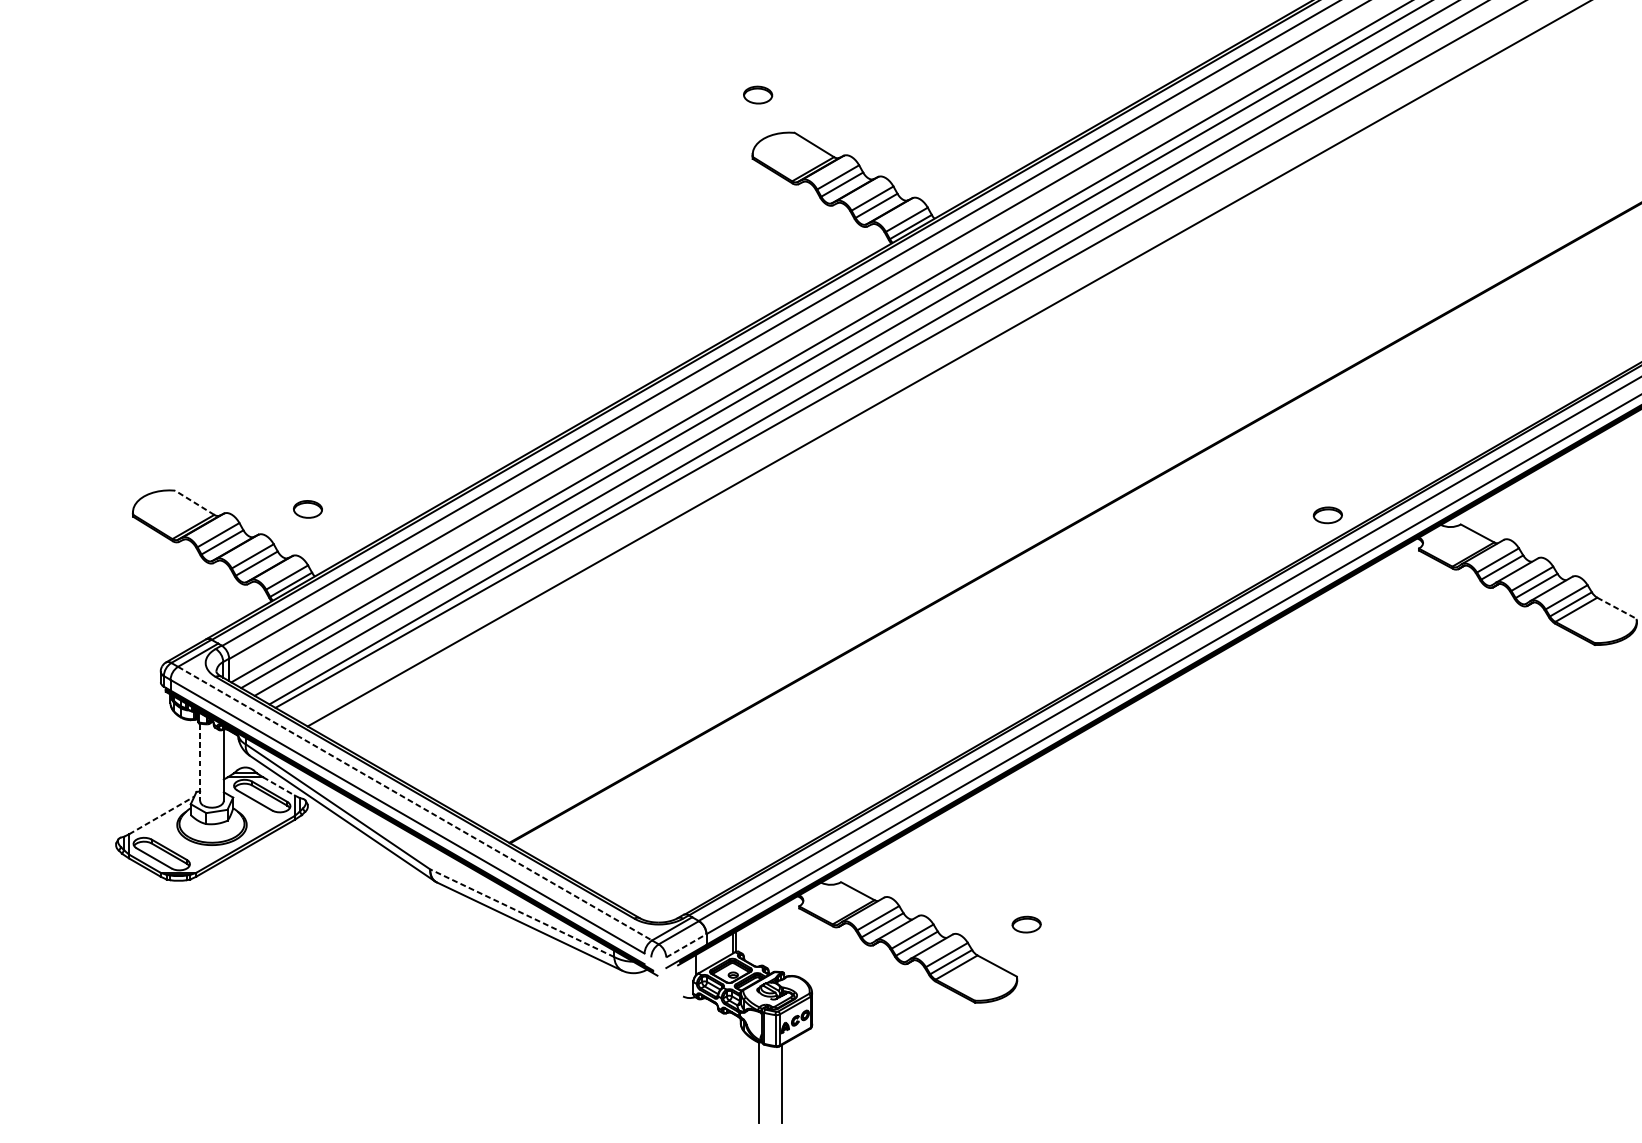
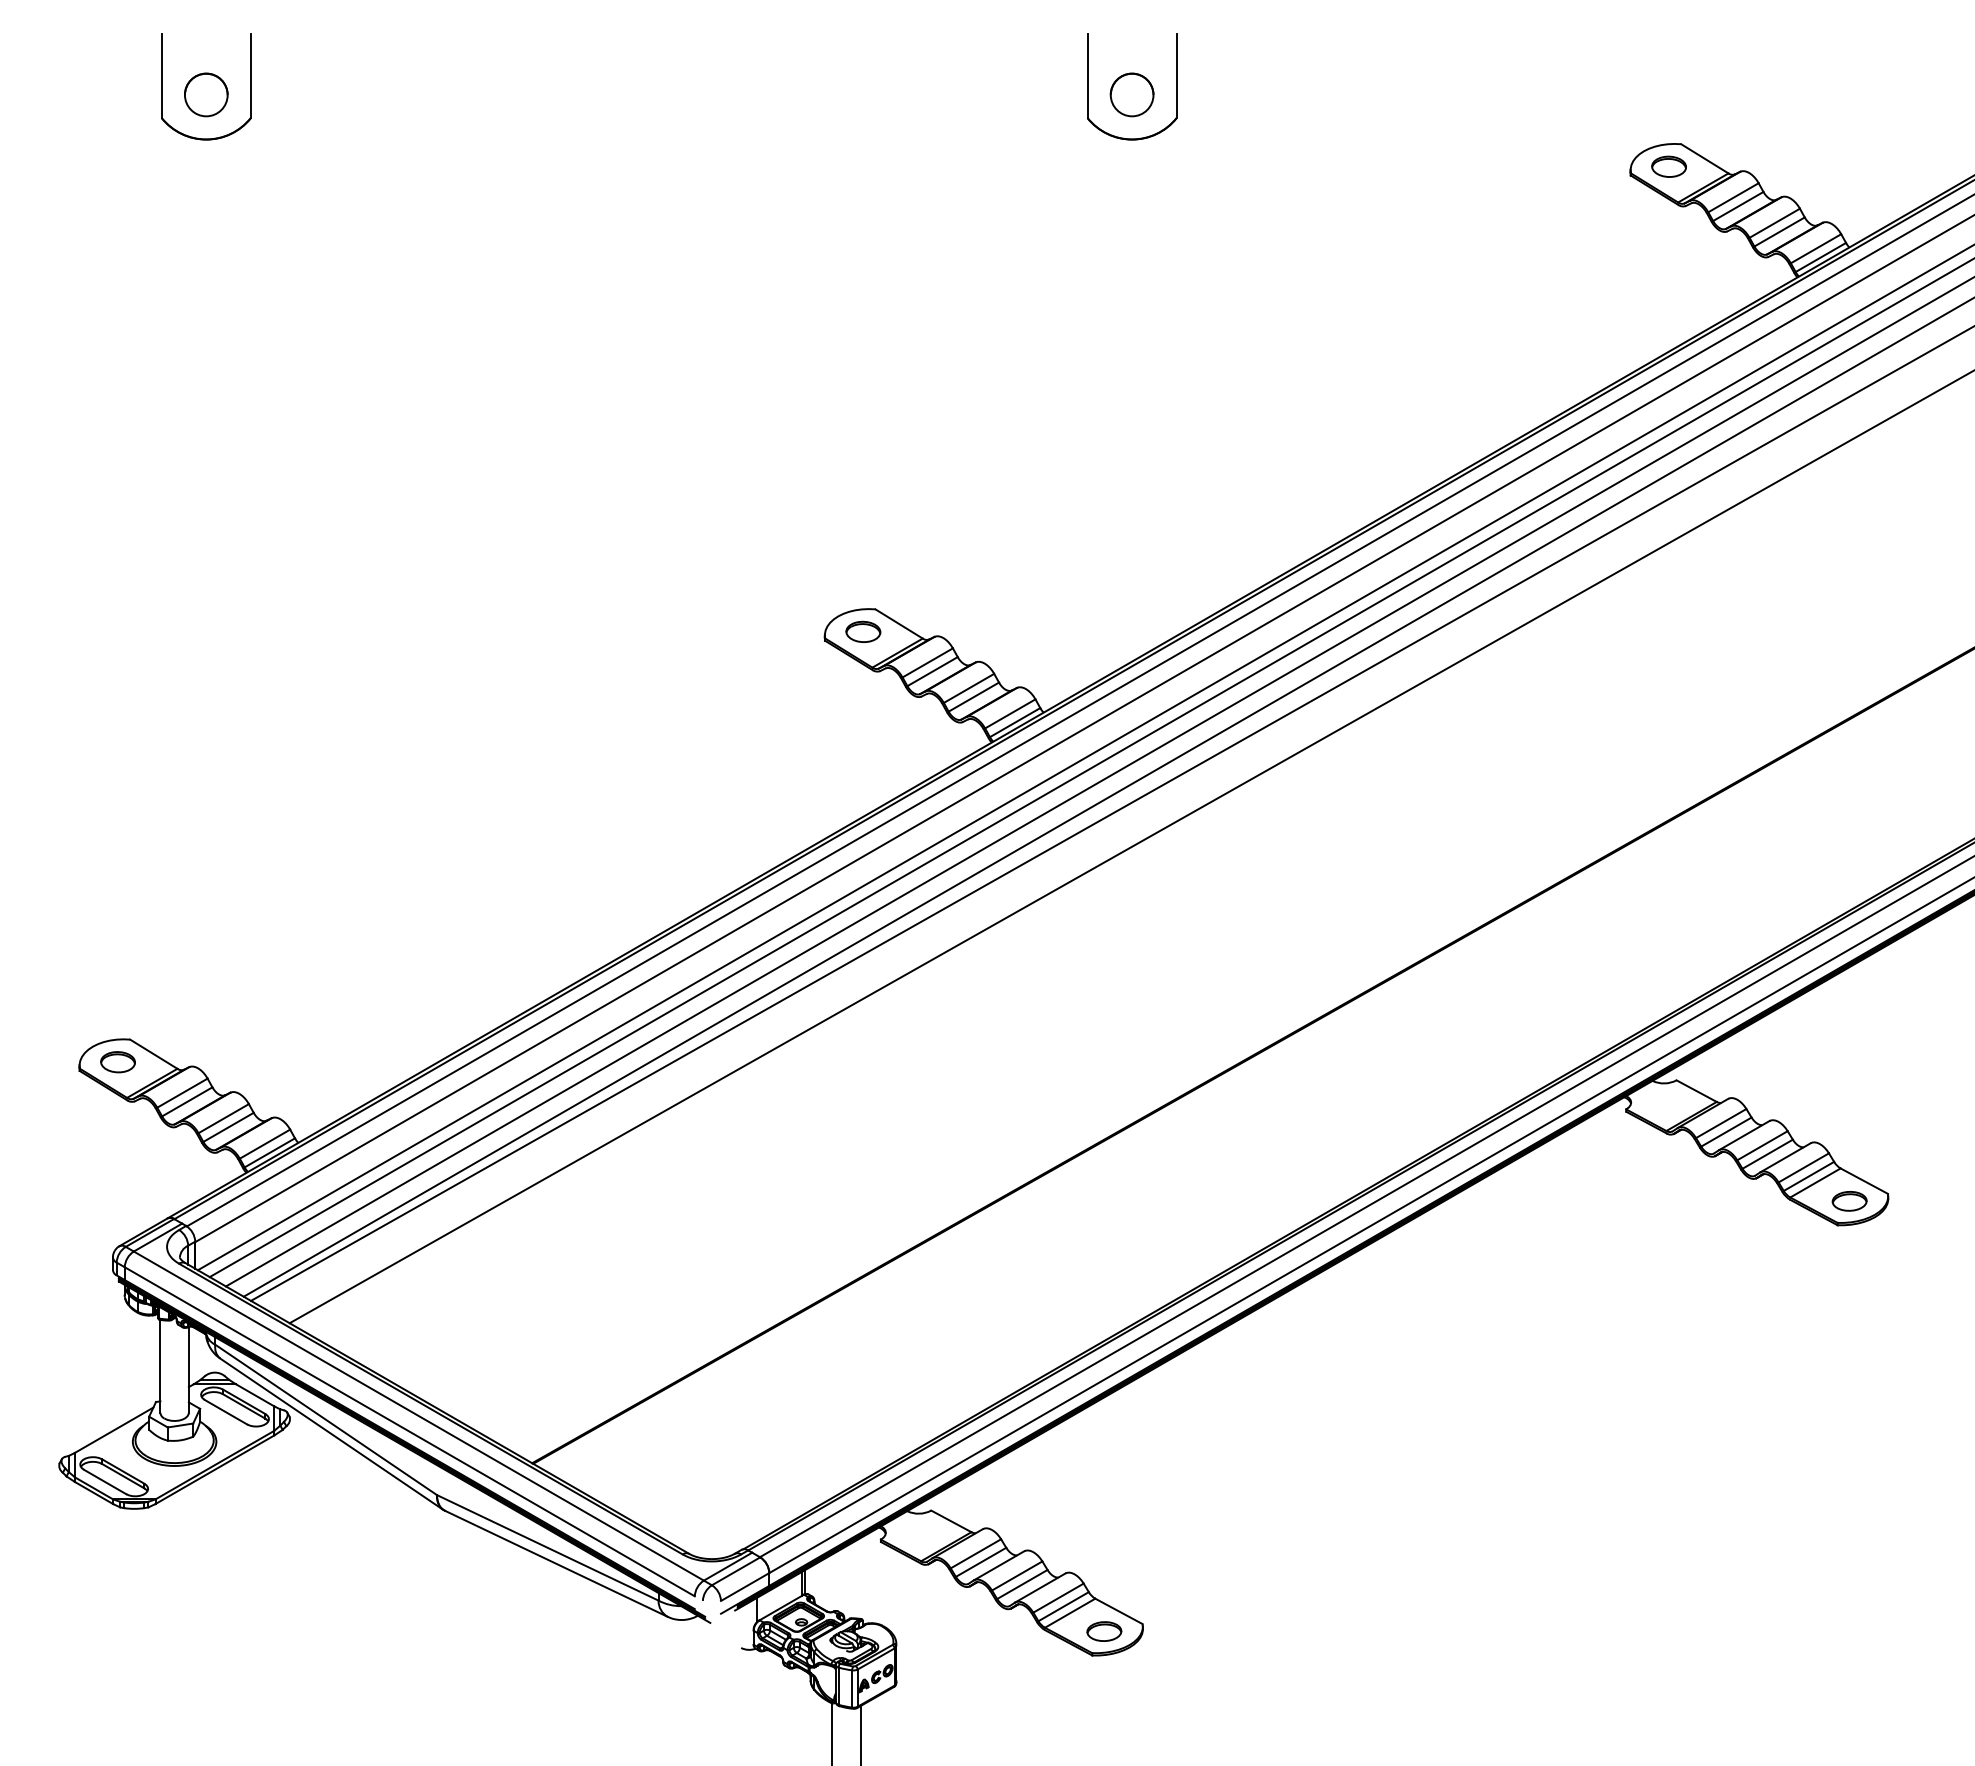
part: (758, 94) -> (863, 631), moved
line: (194, 503) -> (153, 1054), dashed -> solid
part: (307, 509) -> (117, 1062), moved
part: (1327, 515) -> (1849, 1201), moved
line: (1617, 608) -> (1864, 1181), dashed -> solid
line: (200, 763) -> (160, 1367), dashed -> solid
line: (279, 786) -> (255, 1395), dashed -> solid
line: (415, 804) -> (419, 1416), dashed -> solid
line: (162, 815) -> (114, 1430), dashed -> solid
line: (522, 912) -> (547, 1547), dashed -> solid
part: (1026, 924) -> (1104, 1631), moved
line: (686, 946) -> (745, 1587), dashed -> solid

